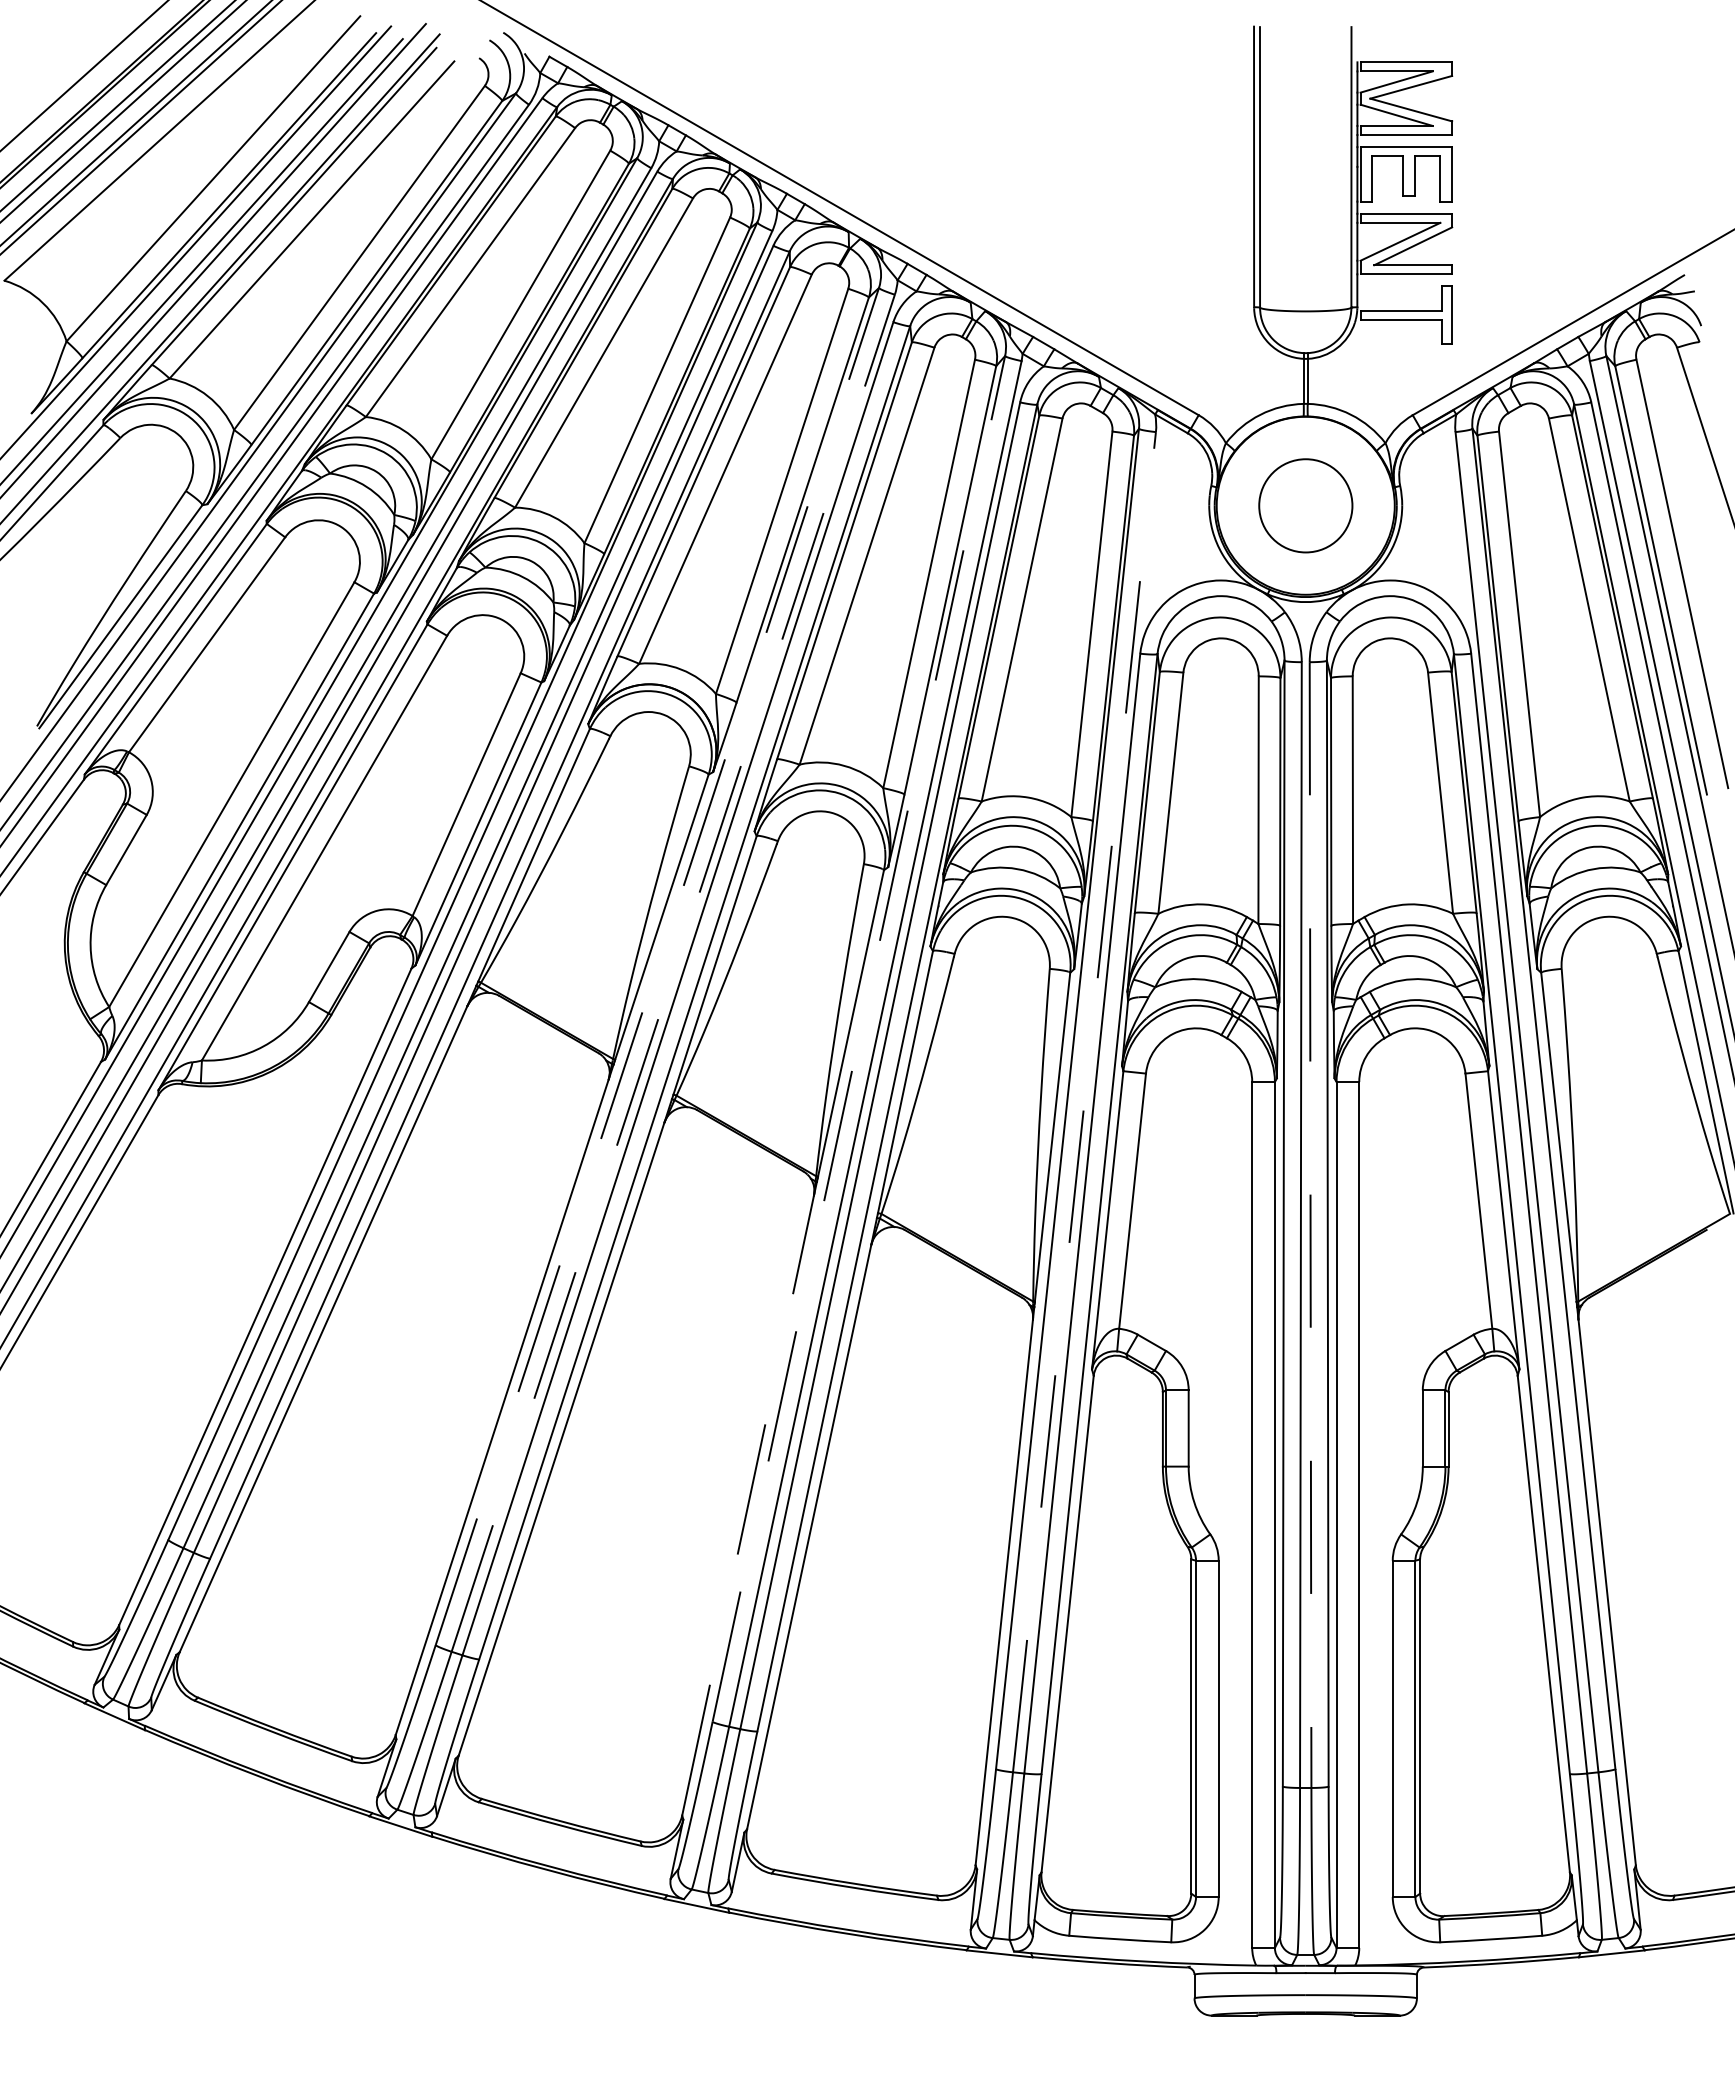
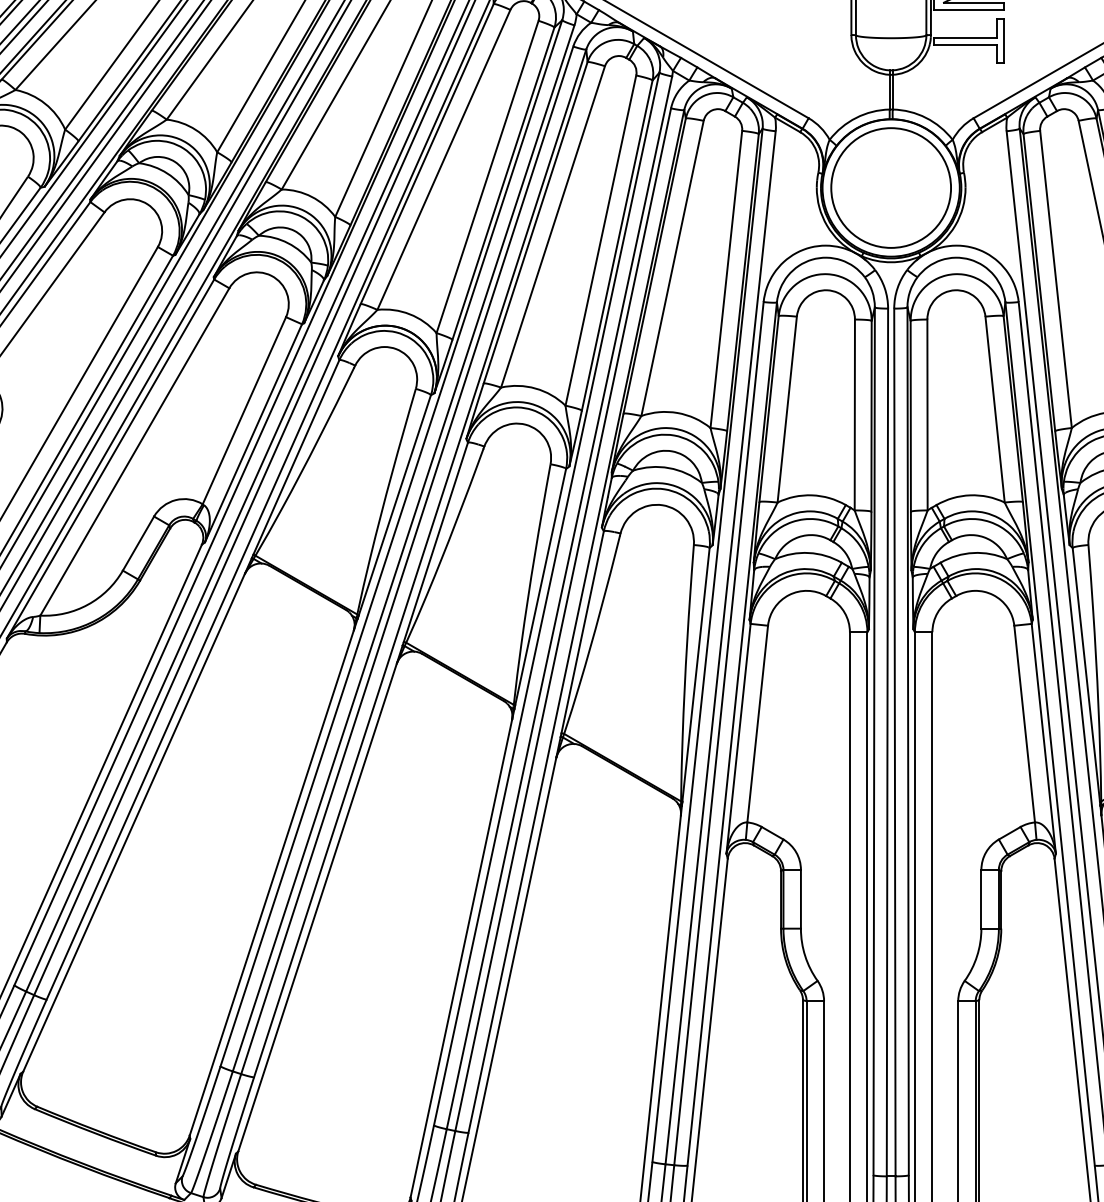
circle: (1305, 505) -> (890, 187), size x1.67
line: (657, 966) -> (391, 543), dashed -> solid
line: (673, 973) -> (403, 548), dashed -> solid
line: (858, 1038) -> (546, 598), dashed -> solid
line: (1084, 1102) -> (720, 648), dashed -> solid
line: (1310, 1225) -> (894, 742), dashed -> solid
line: (748, 1505) -> (461, 958), dashed -> solid

